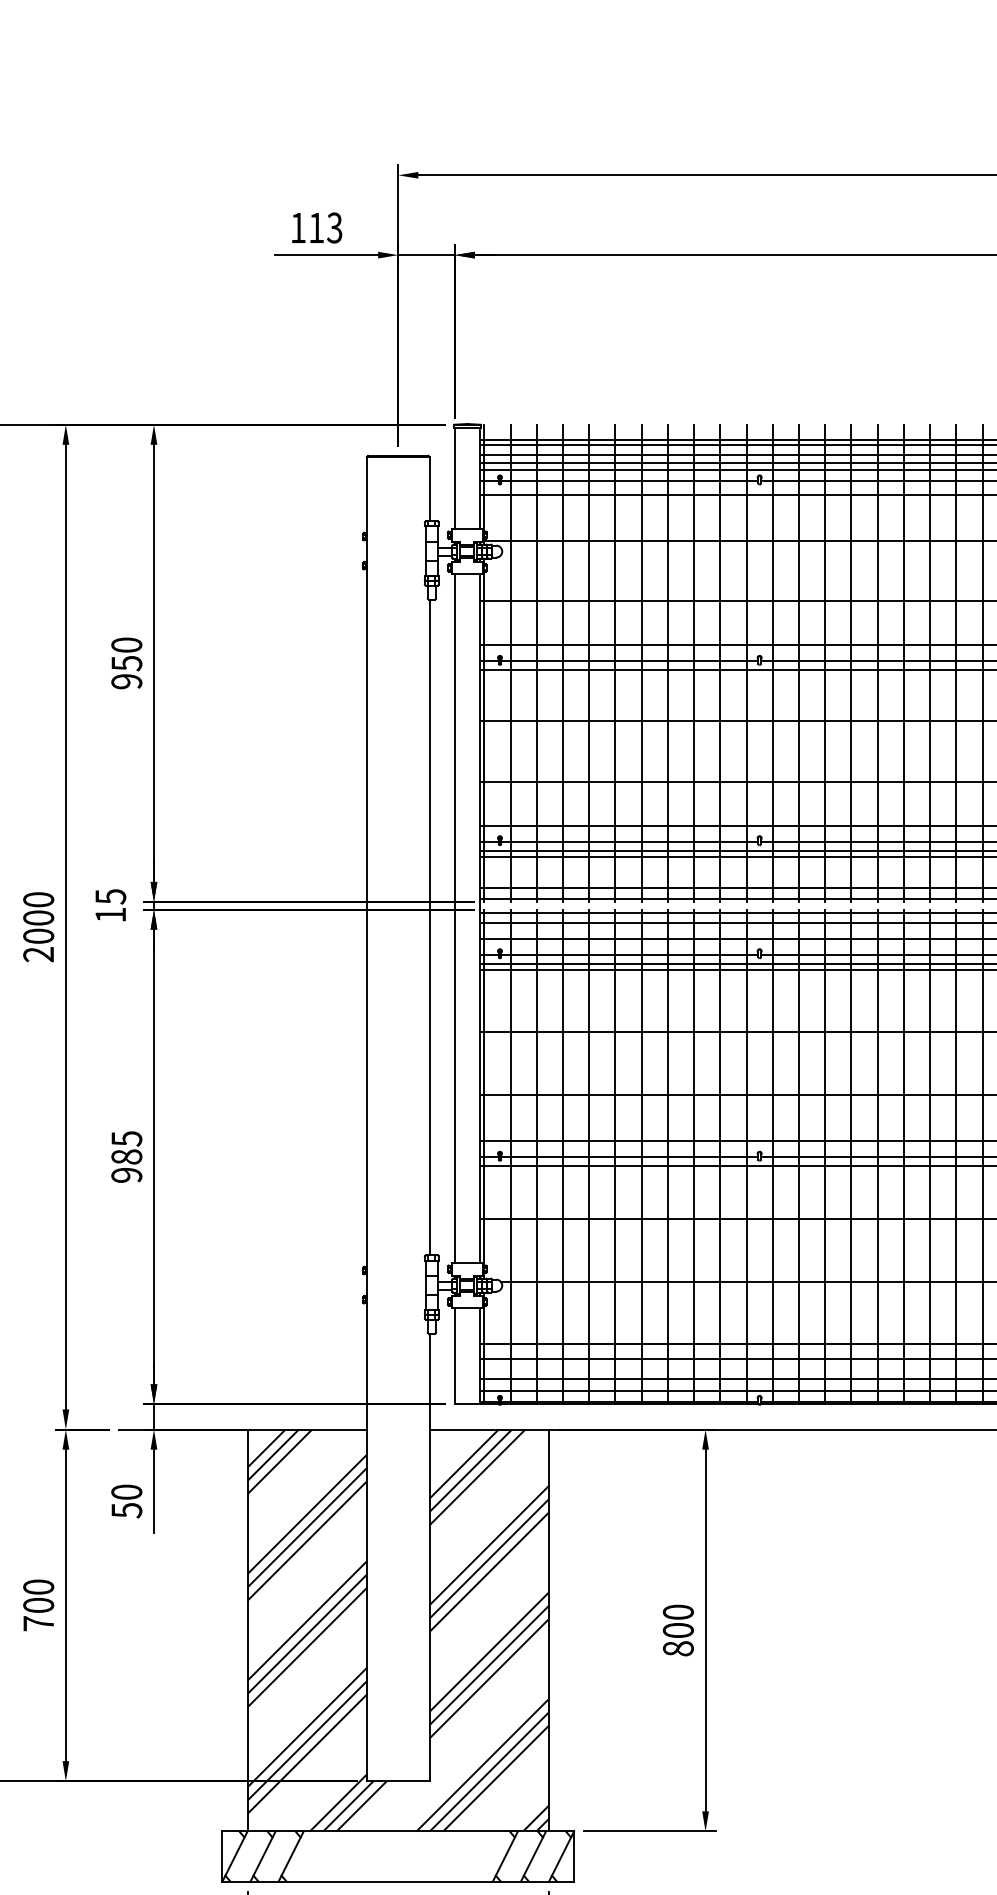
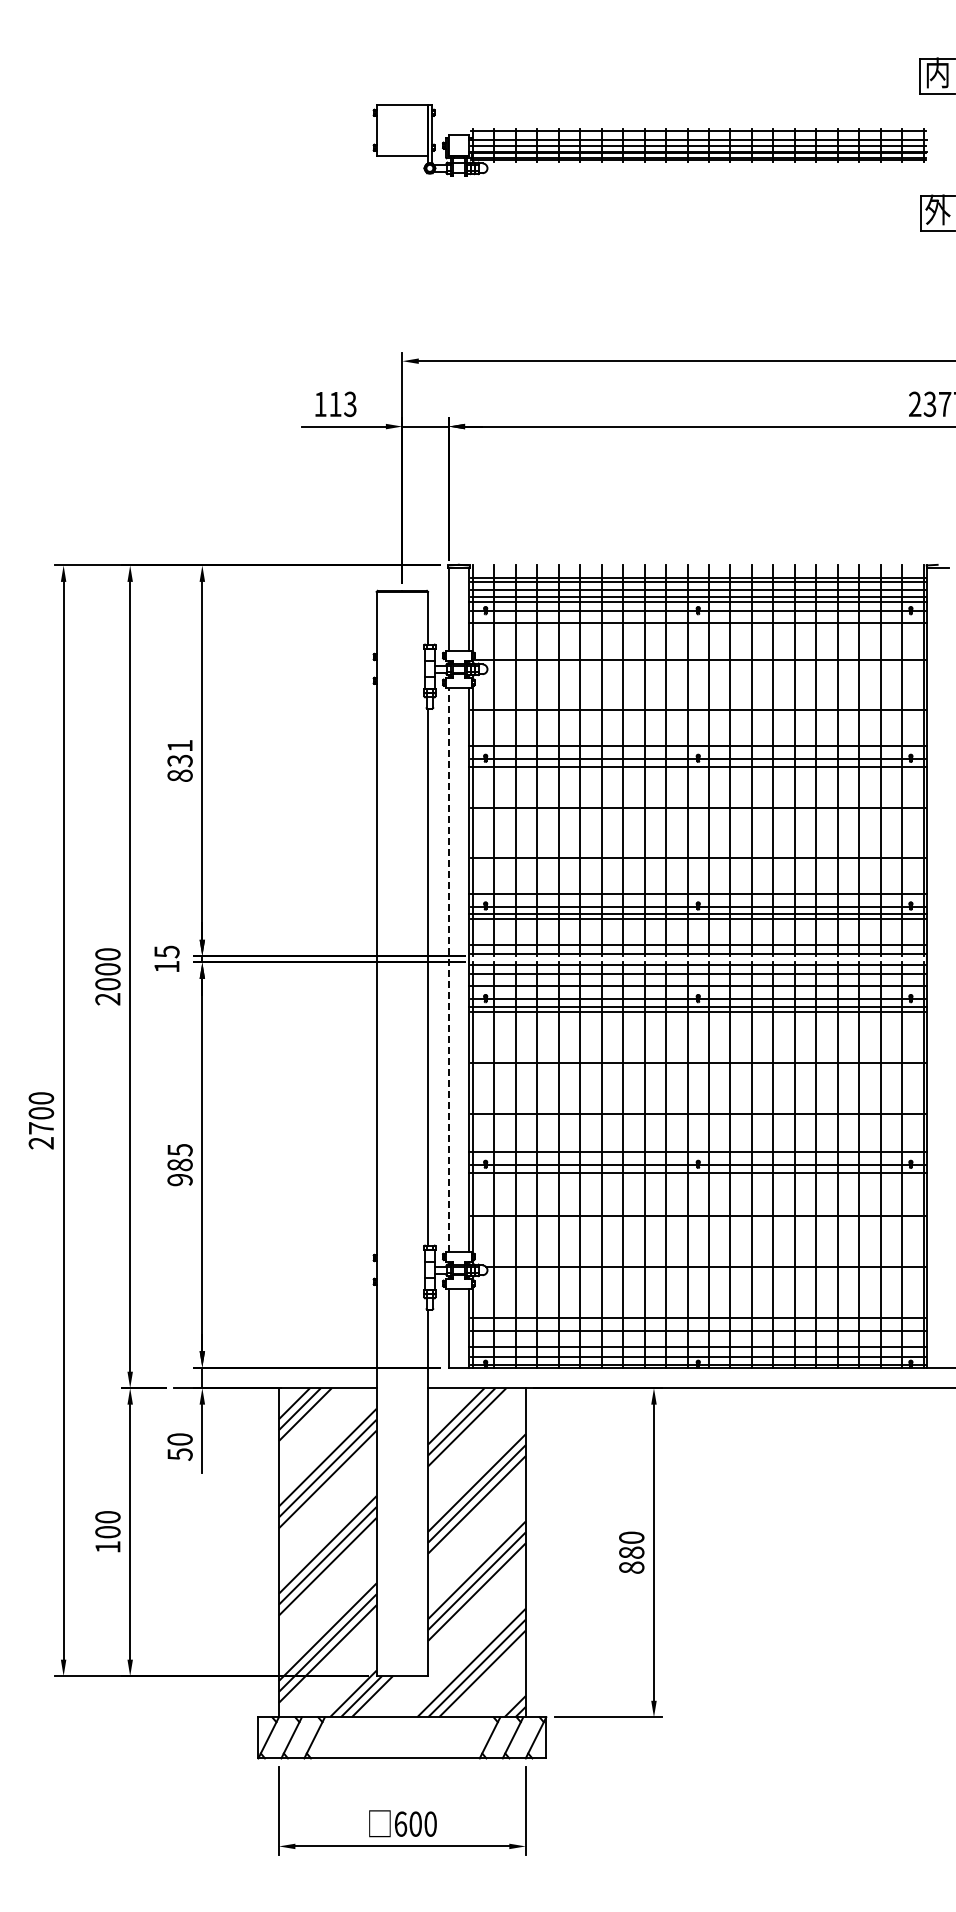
text: (126, 662) -> (179, 760), 950 -> 831
line: (454, 918) -> (448, 969), solid -> dashed
text: (38, 1624) -> (107, 1547), 700 -> 100
text: (678, 1630) -> (631, 1552), 800 -> 880

